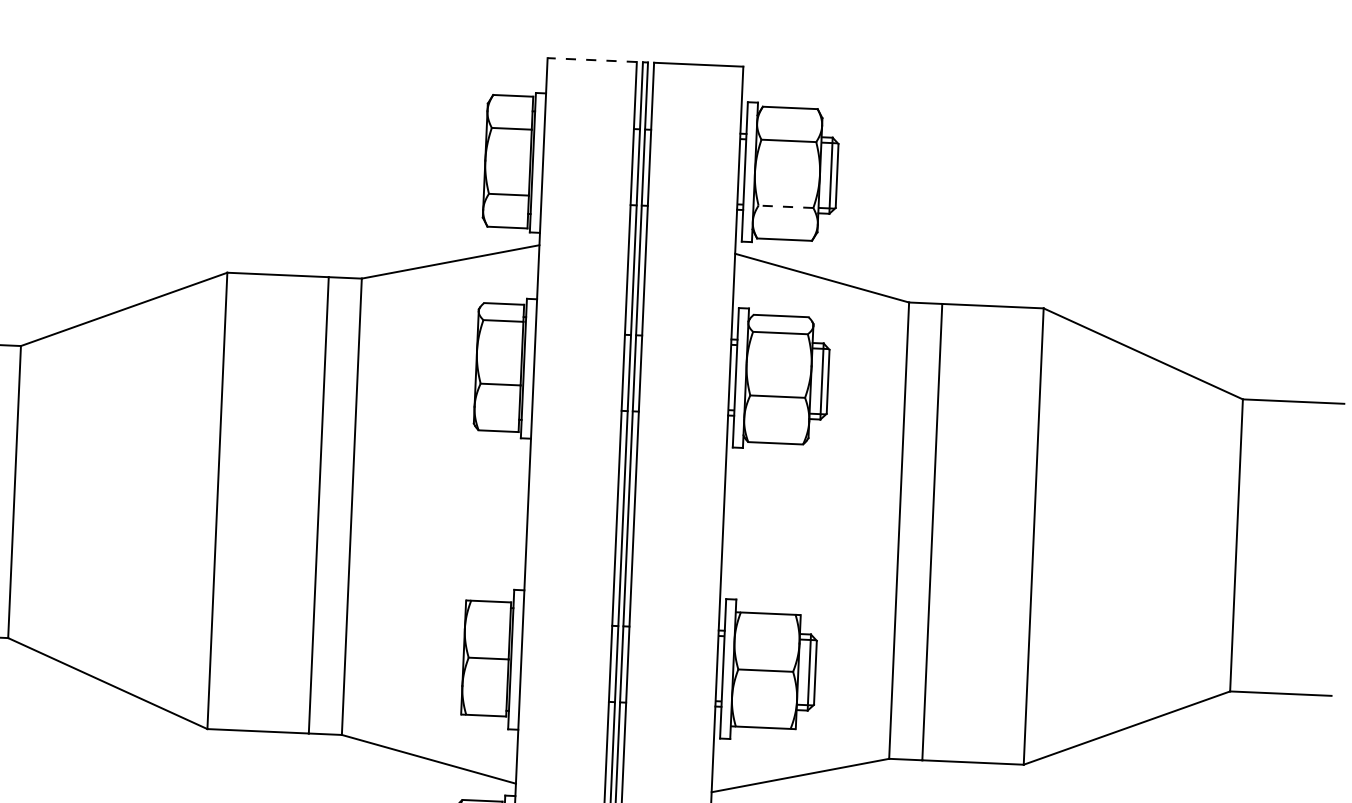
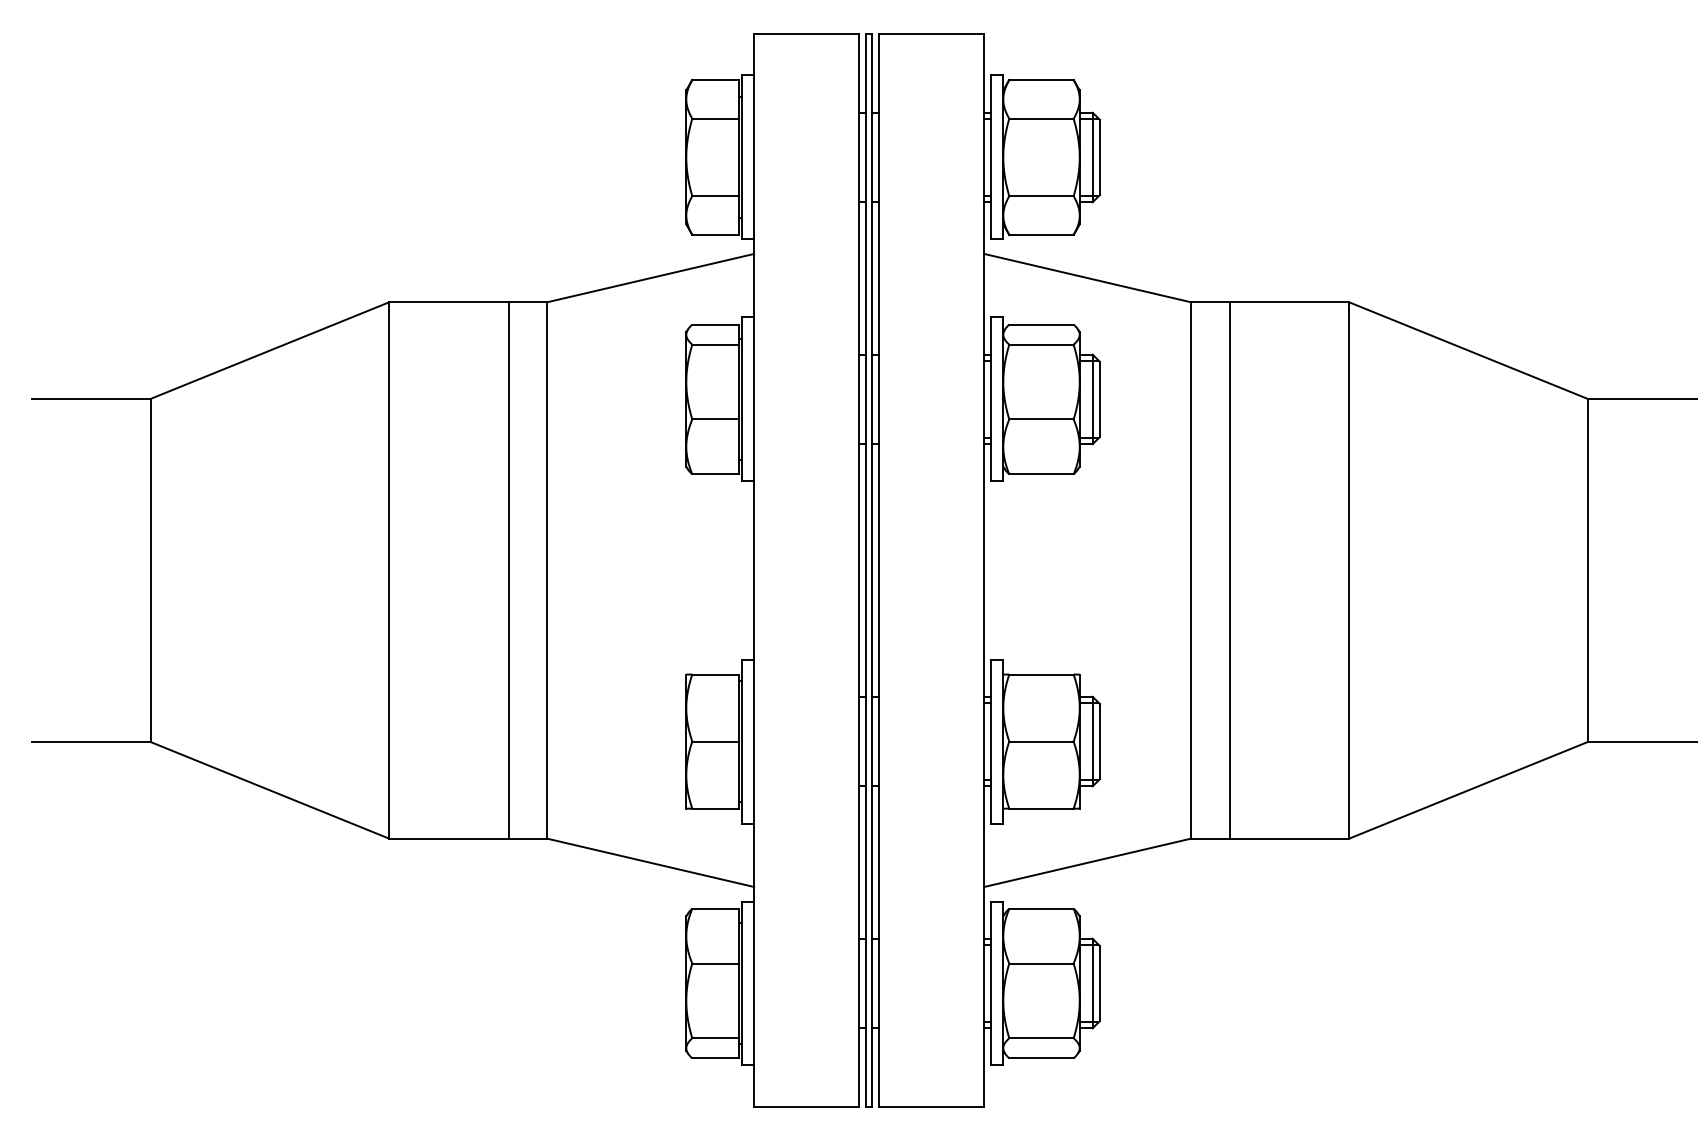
line: (592, 59) -> (806, 33), dashed -> solid
line: (785, 207) -> (1040, 196), dashed -> solid

